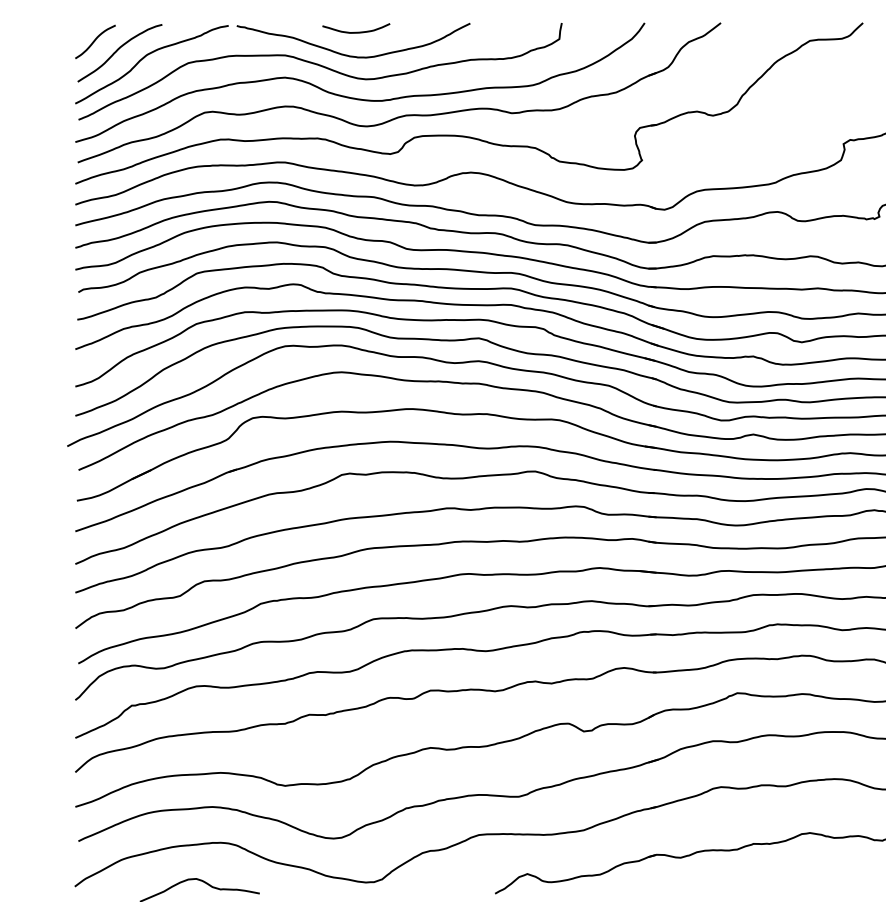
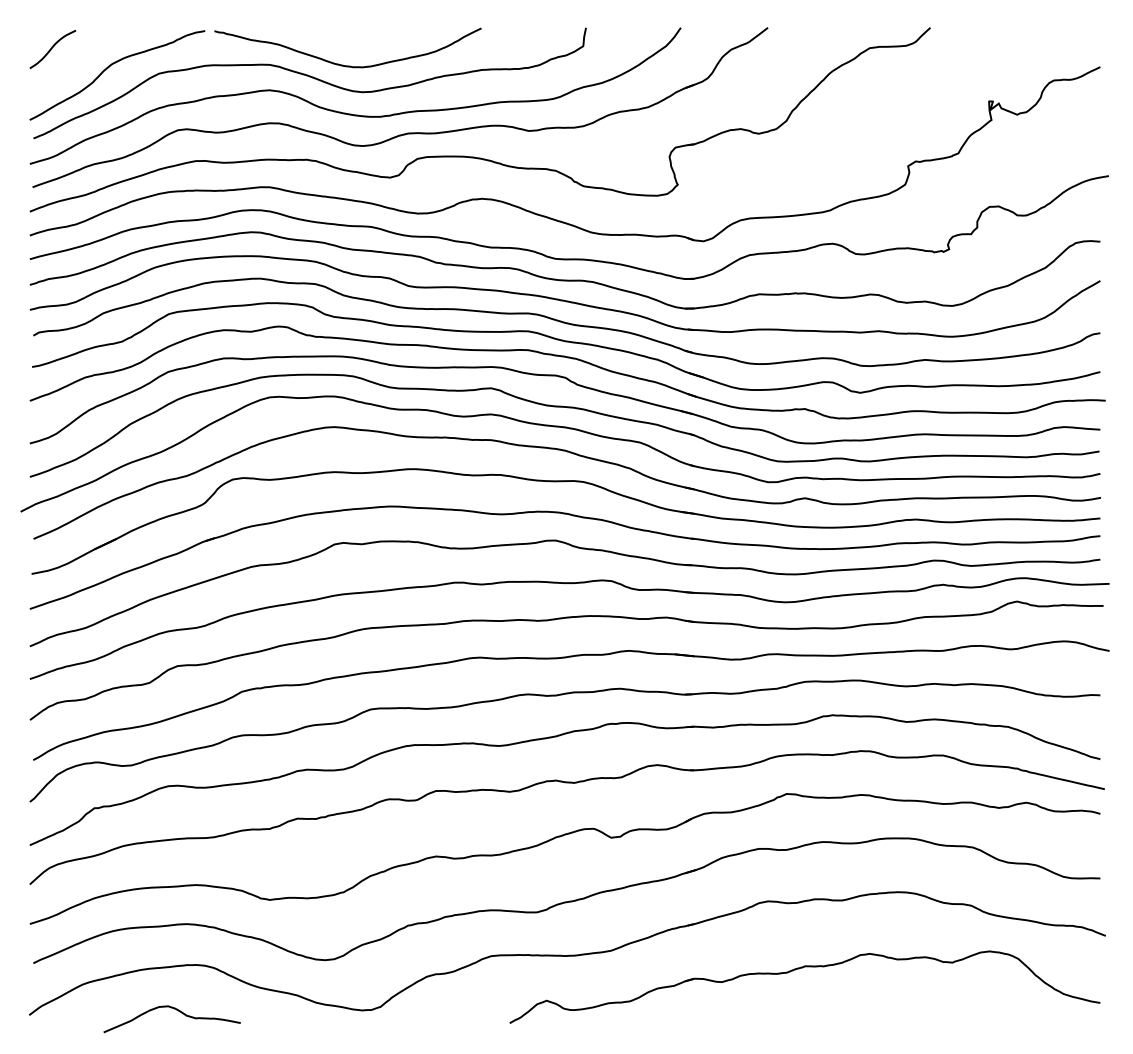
curve: (355, 32) -> (350, 38), removed
curve: (117, 50) -> (78, 59), removed

